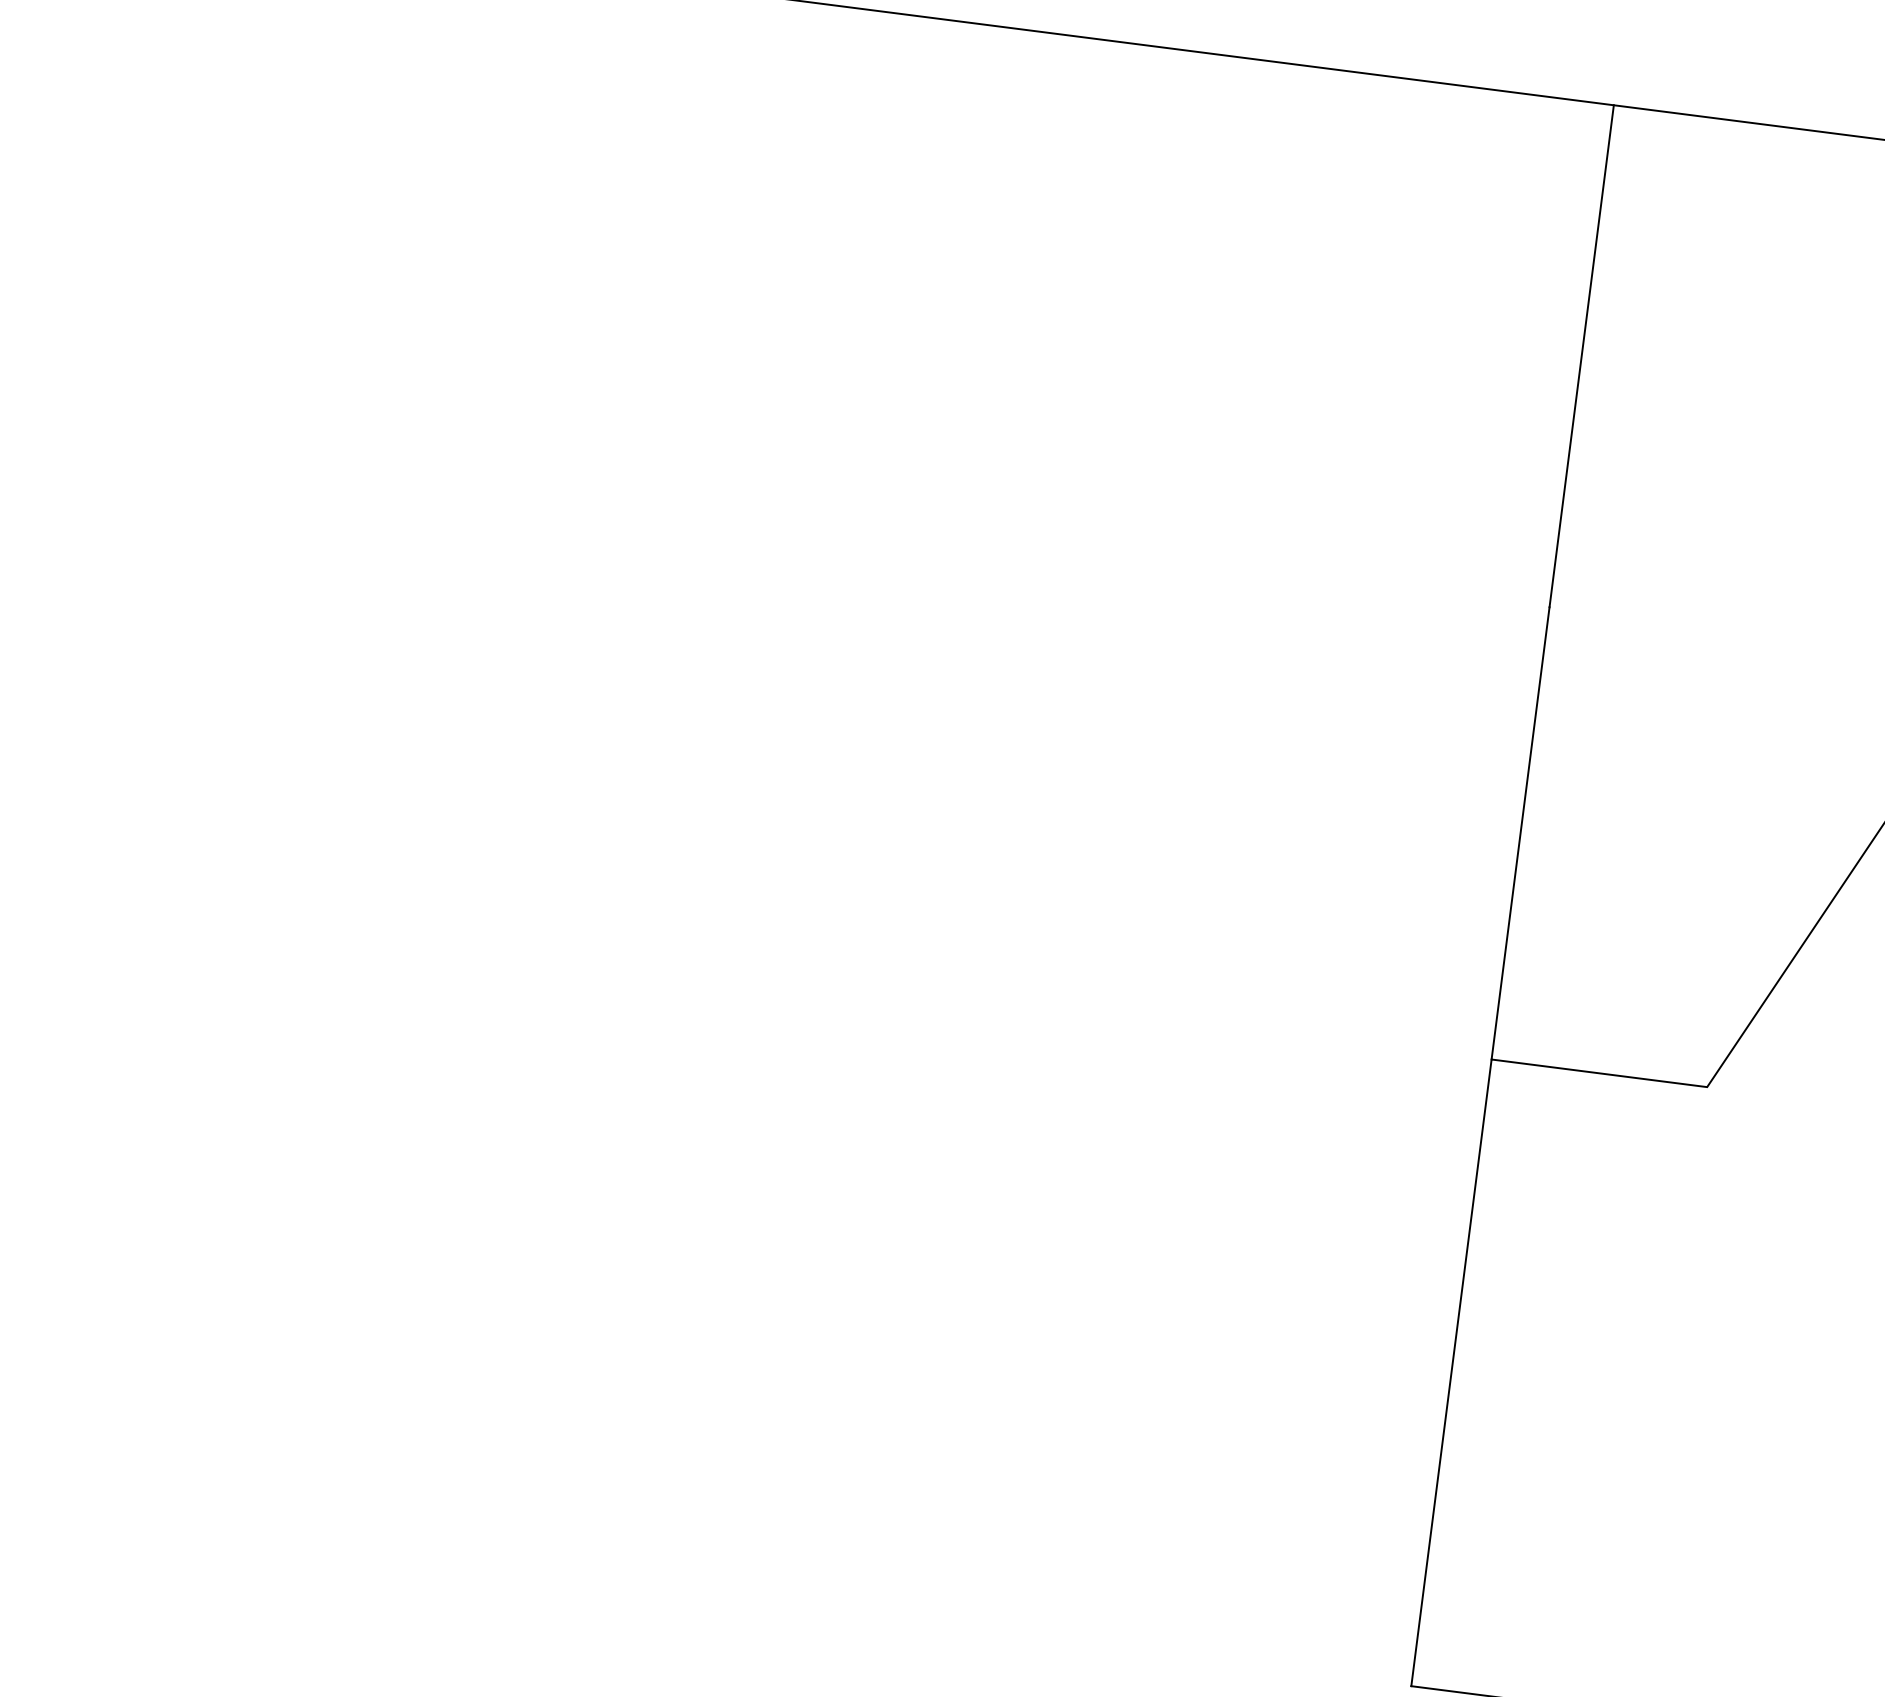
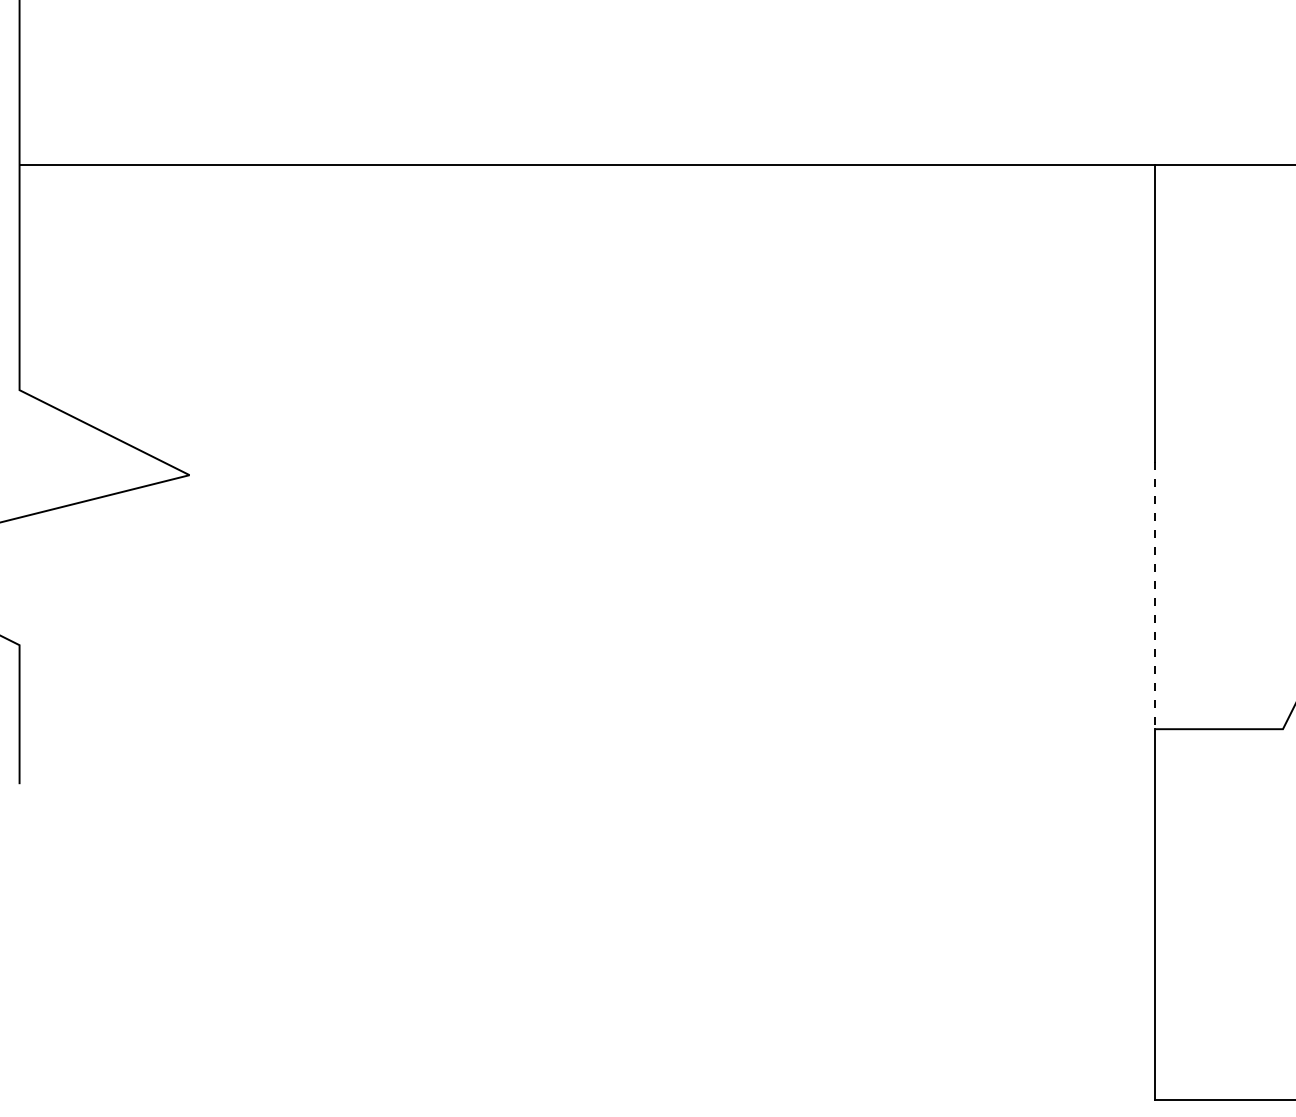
line: (1520, 833) -> (1155, 595), solid -> dashed

